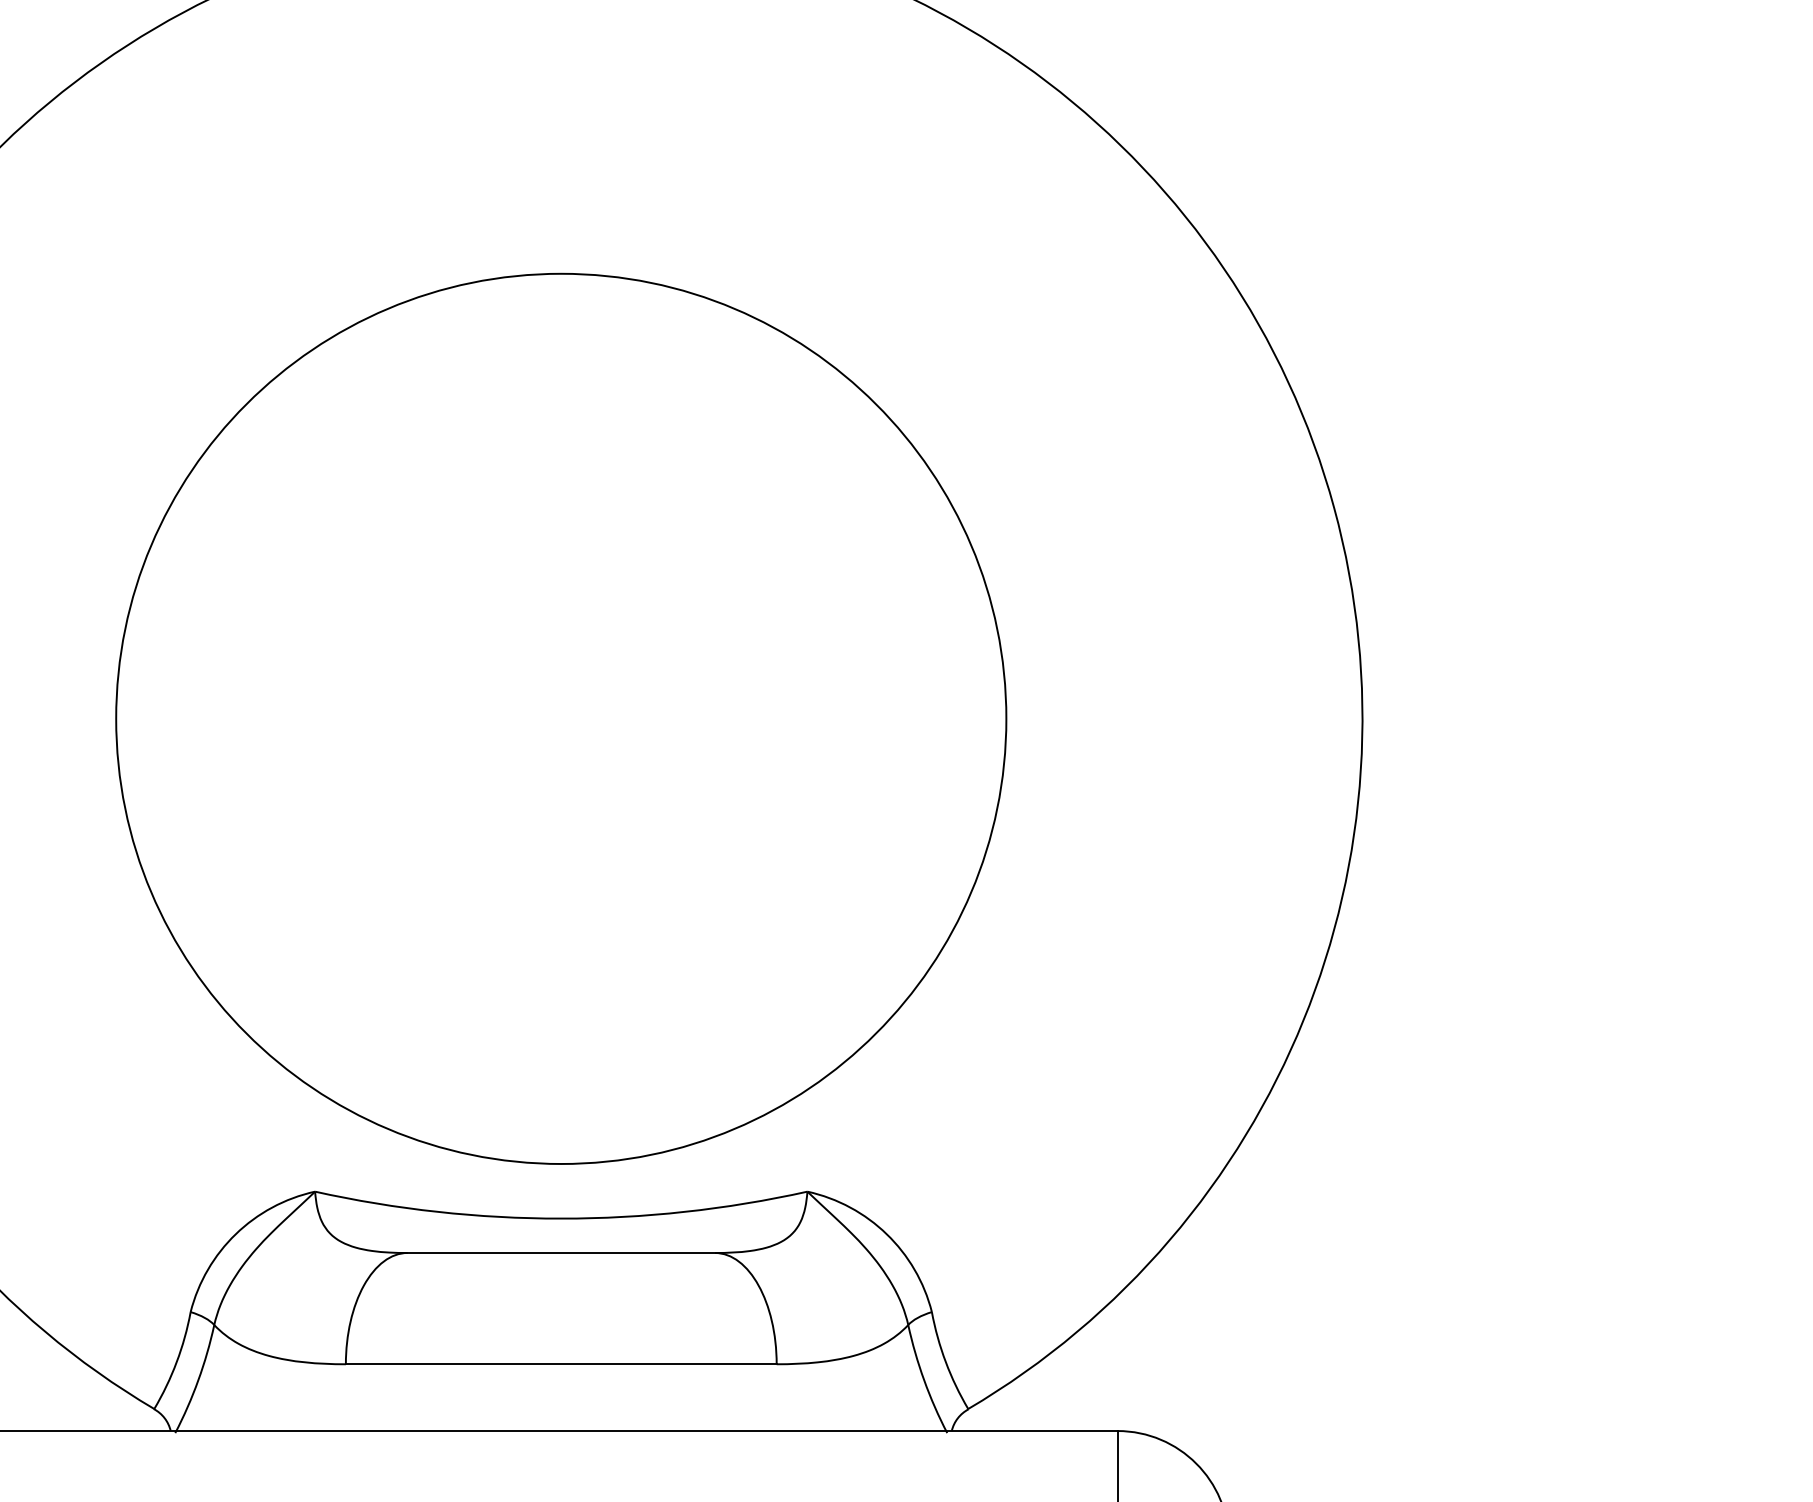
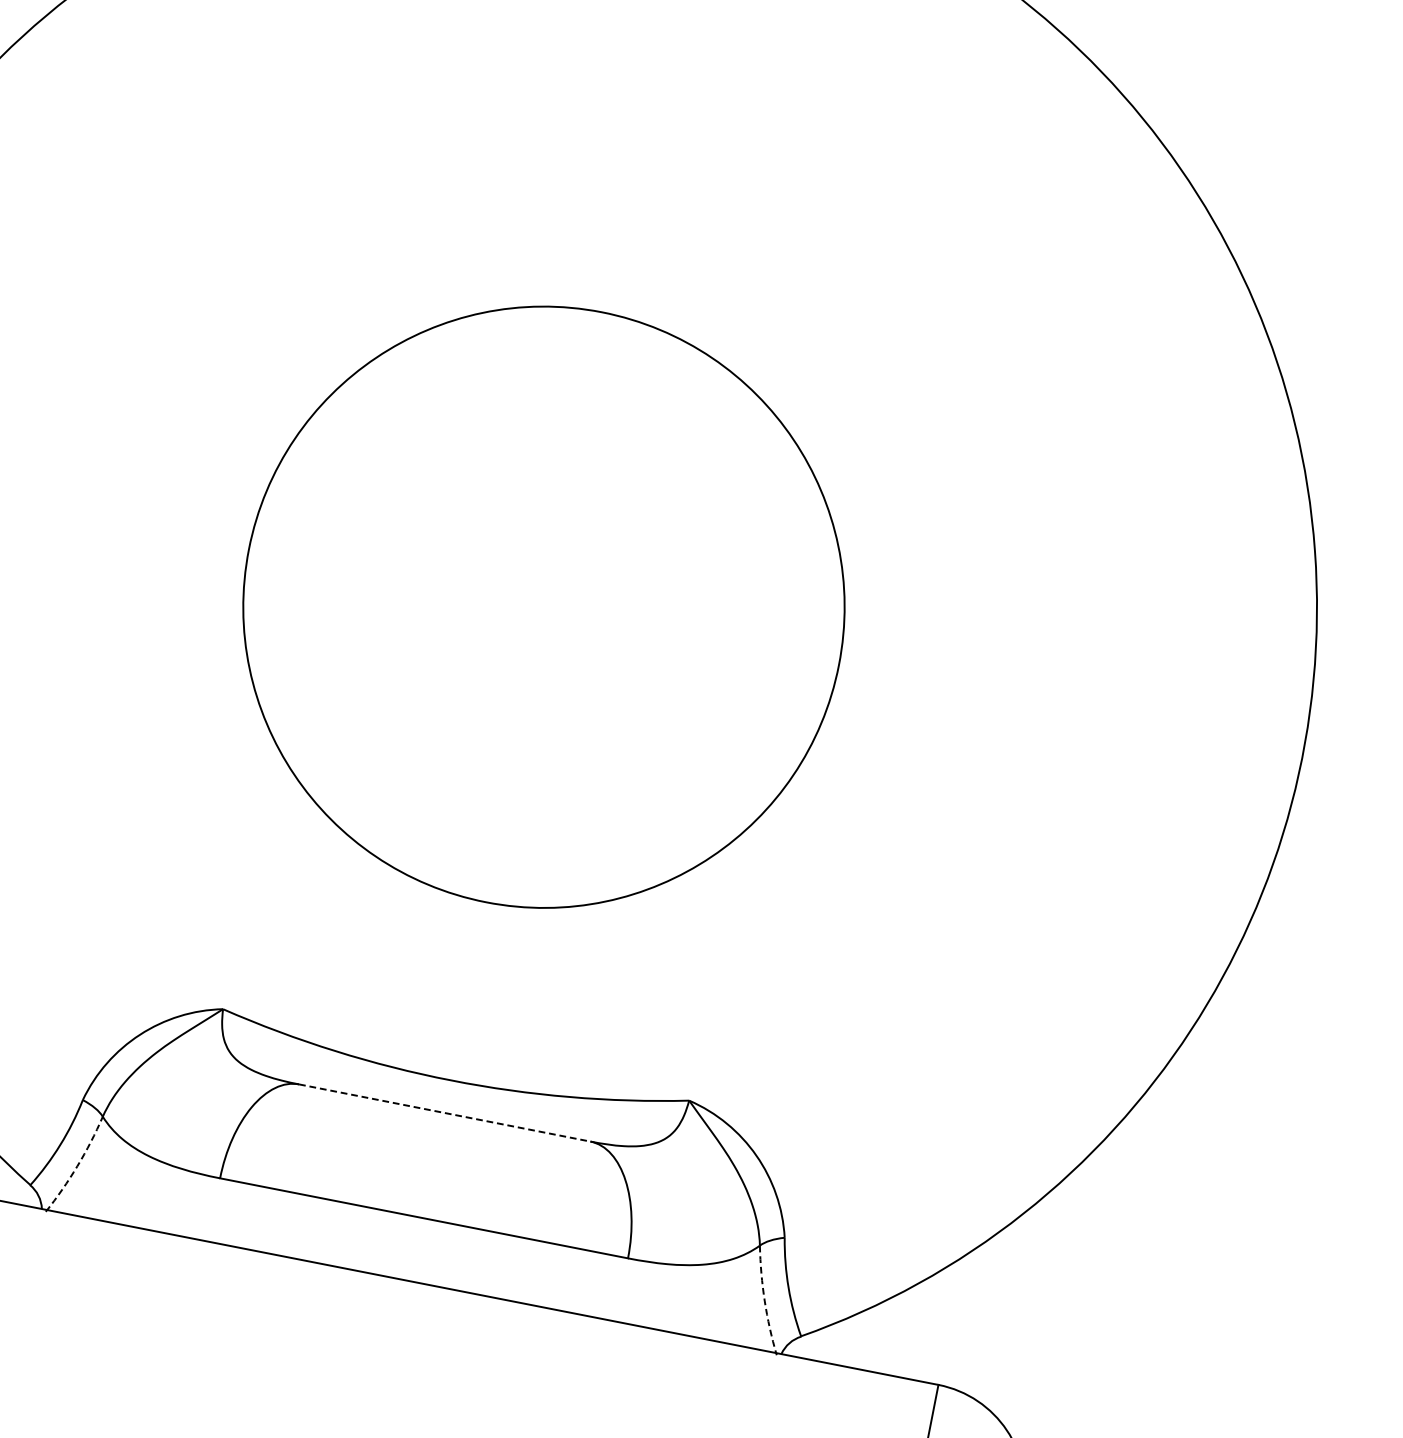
circle: (561, 718) -> (544, 606), size x0.7
line: (561, 1253) -> (444, 1113), solid -> dashed
arc: (198, 1380) -> (77, 1166), solid -> dashed
arc: (924, 1380) -> (764, 1301), solid -> dashed

